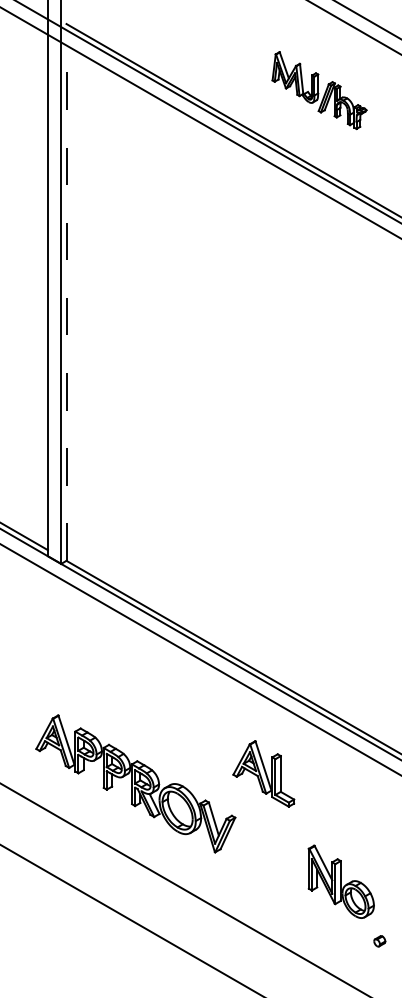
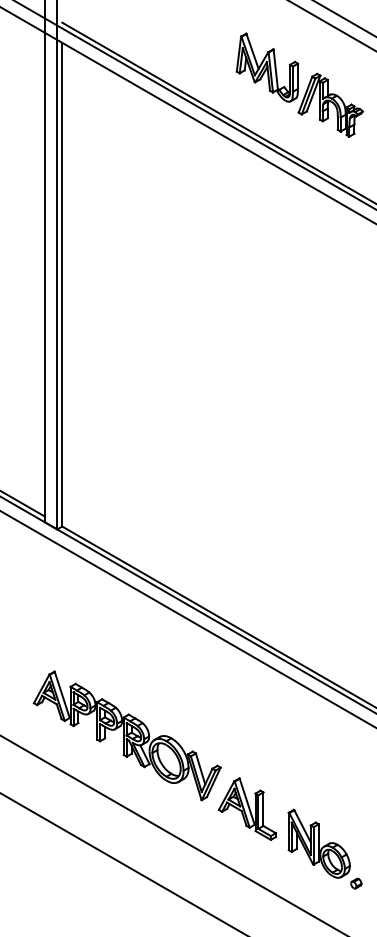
part: (319, 90) -> (299, 85), size x1.43
line: (66, 303) -> (62, 285), dashed -> solid
part: (263, 773) -> (247, 808), moved
part: (340, 881) -> (318, 843), moved

